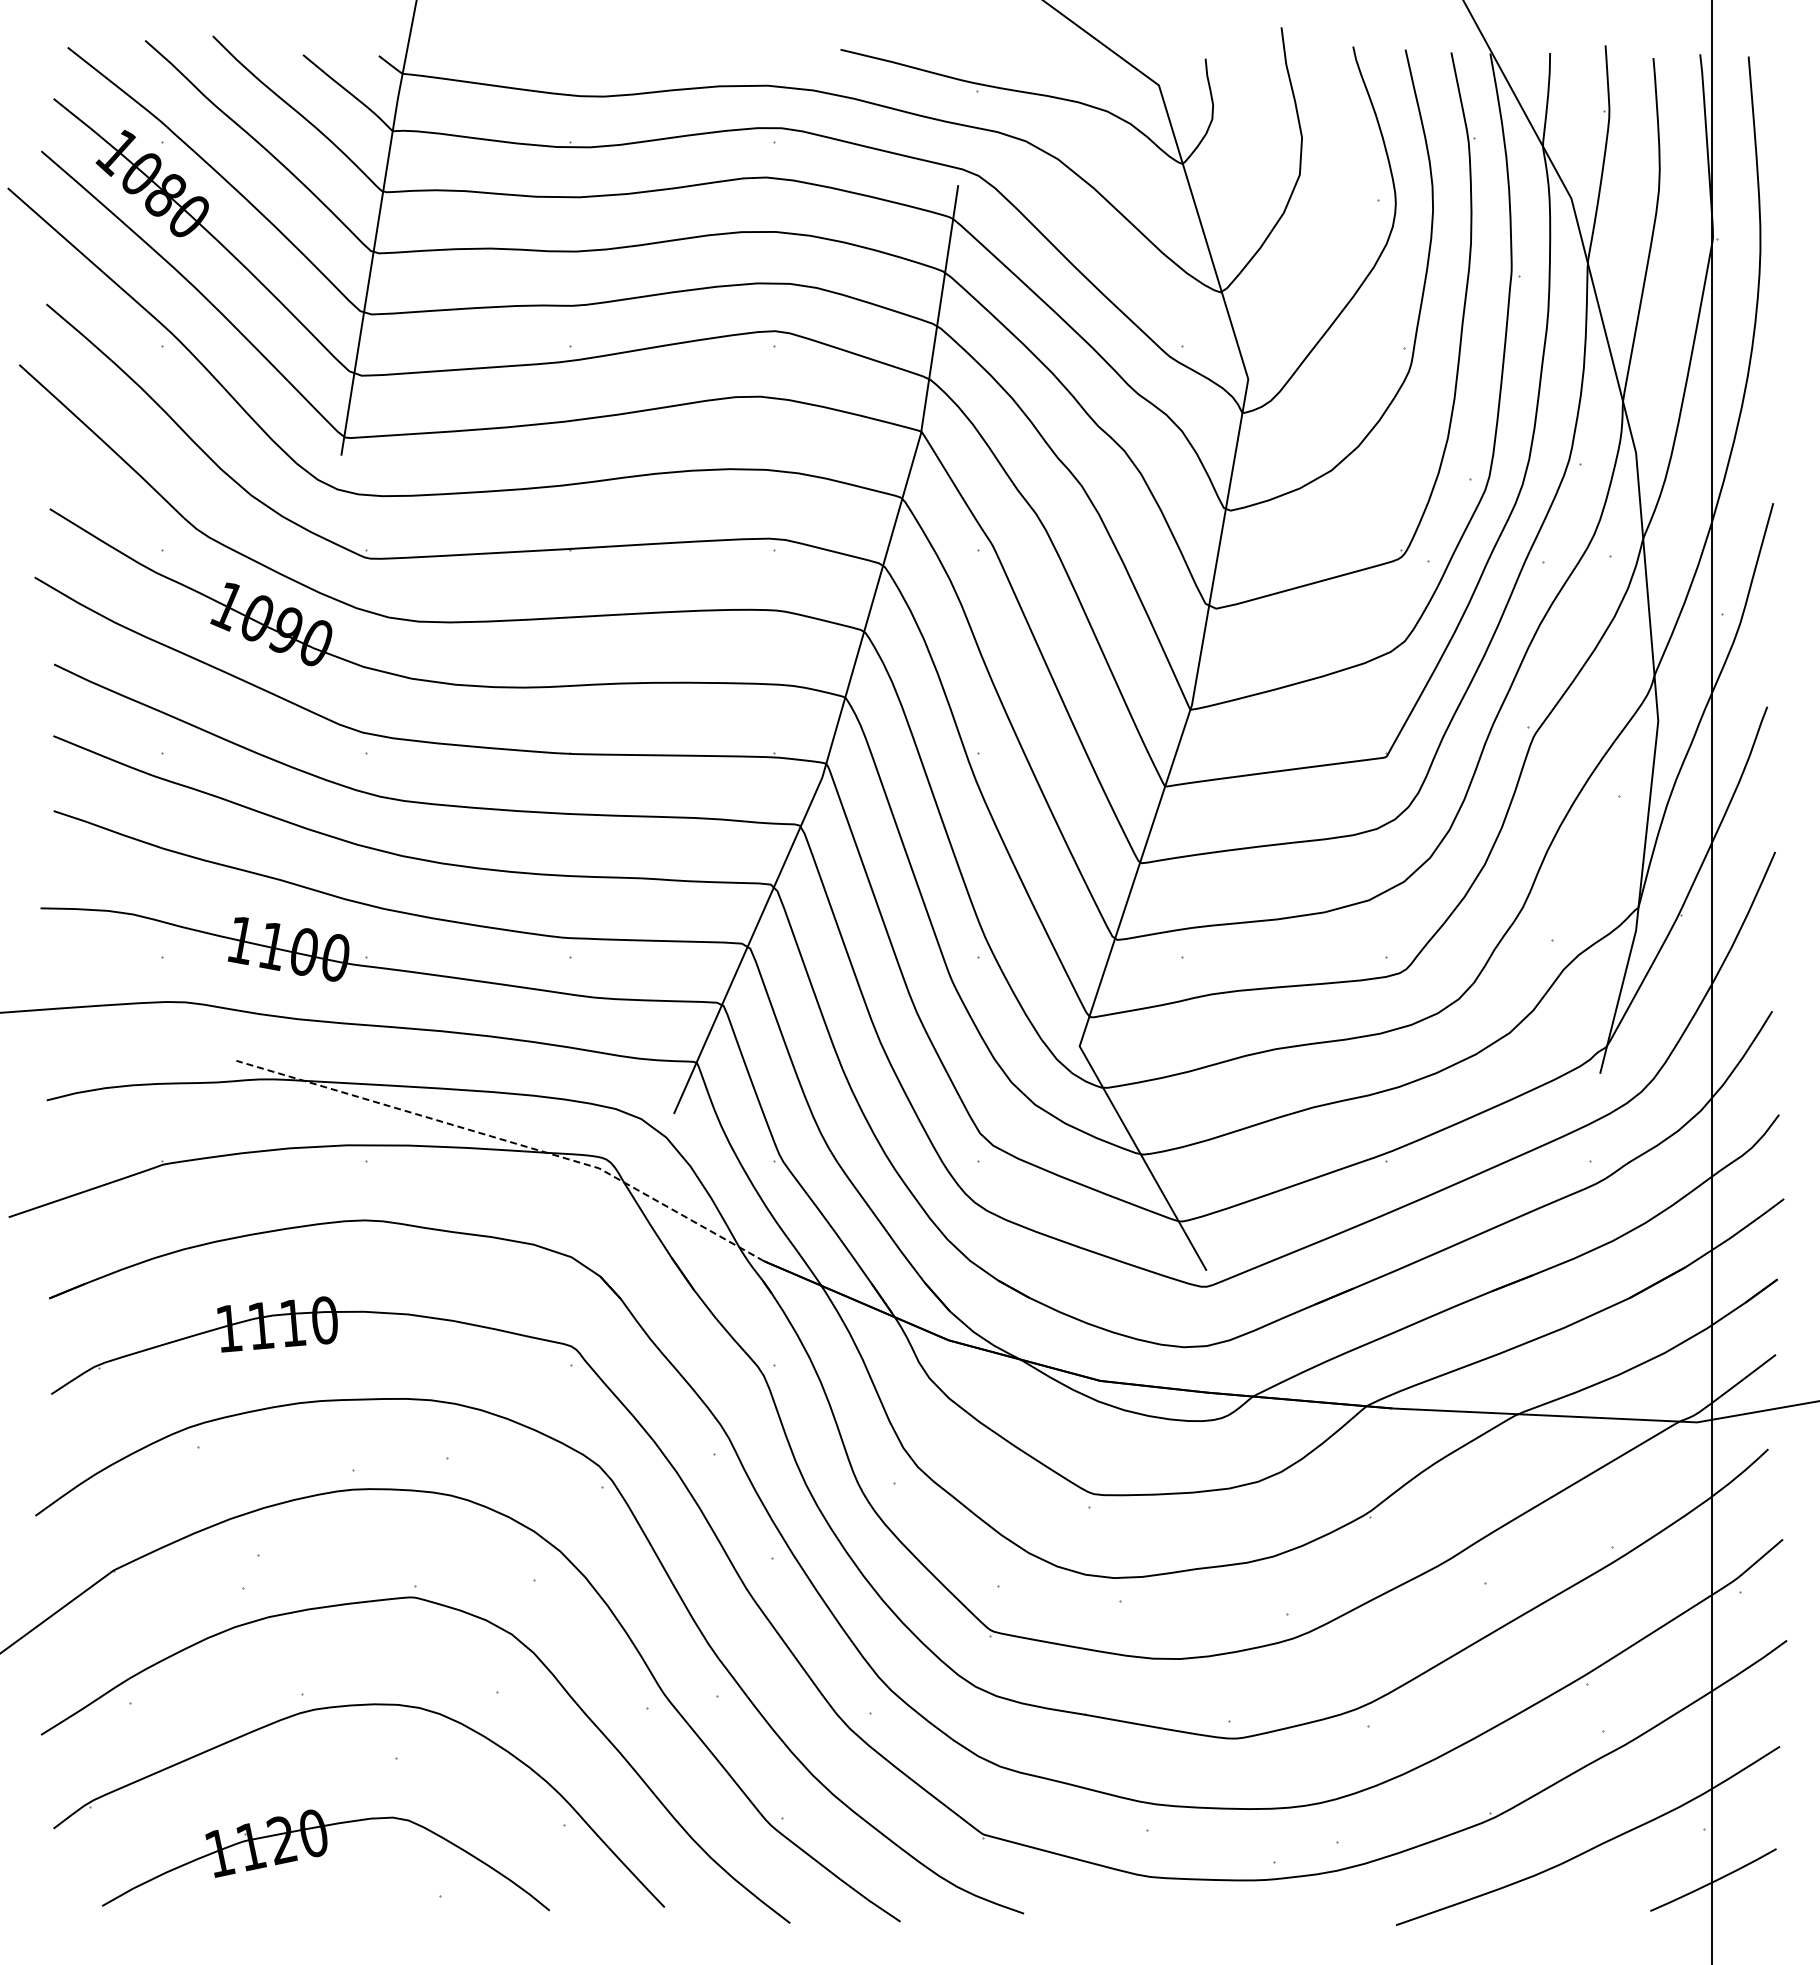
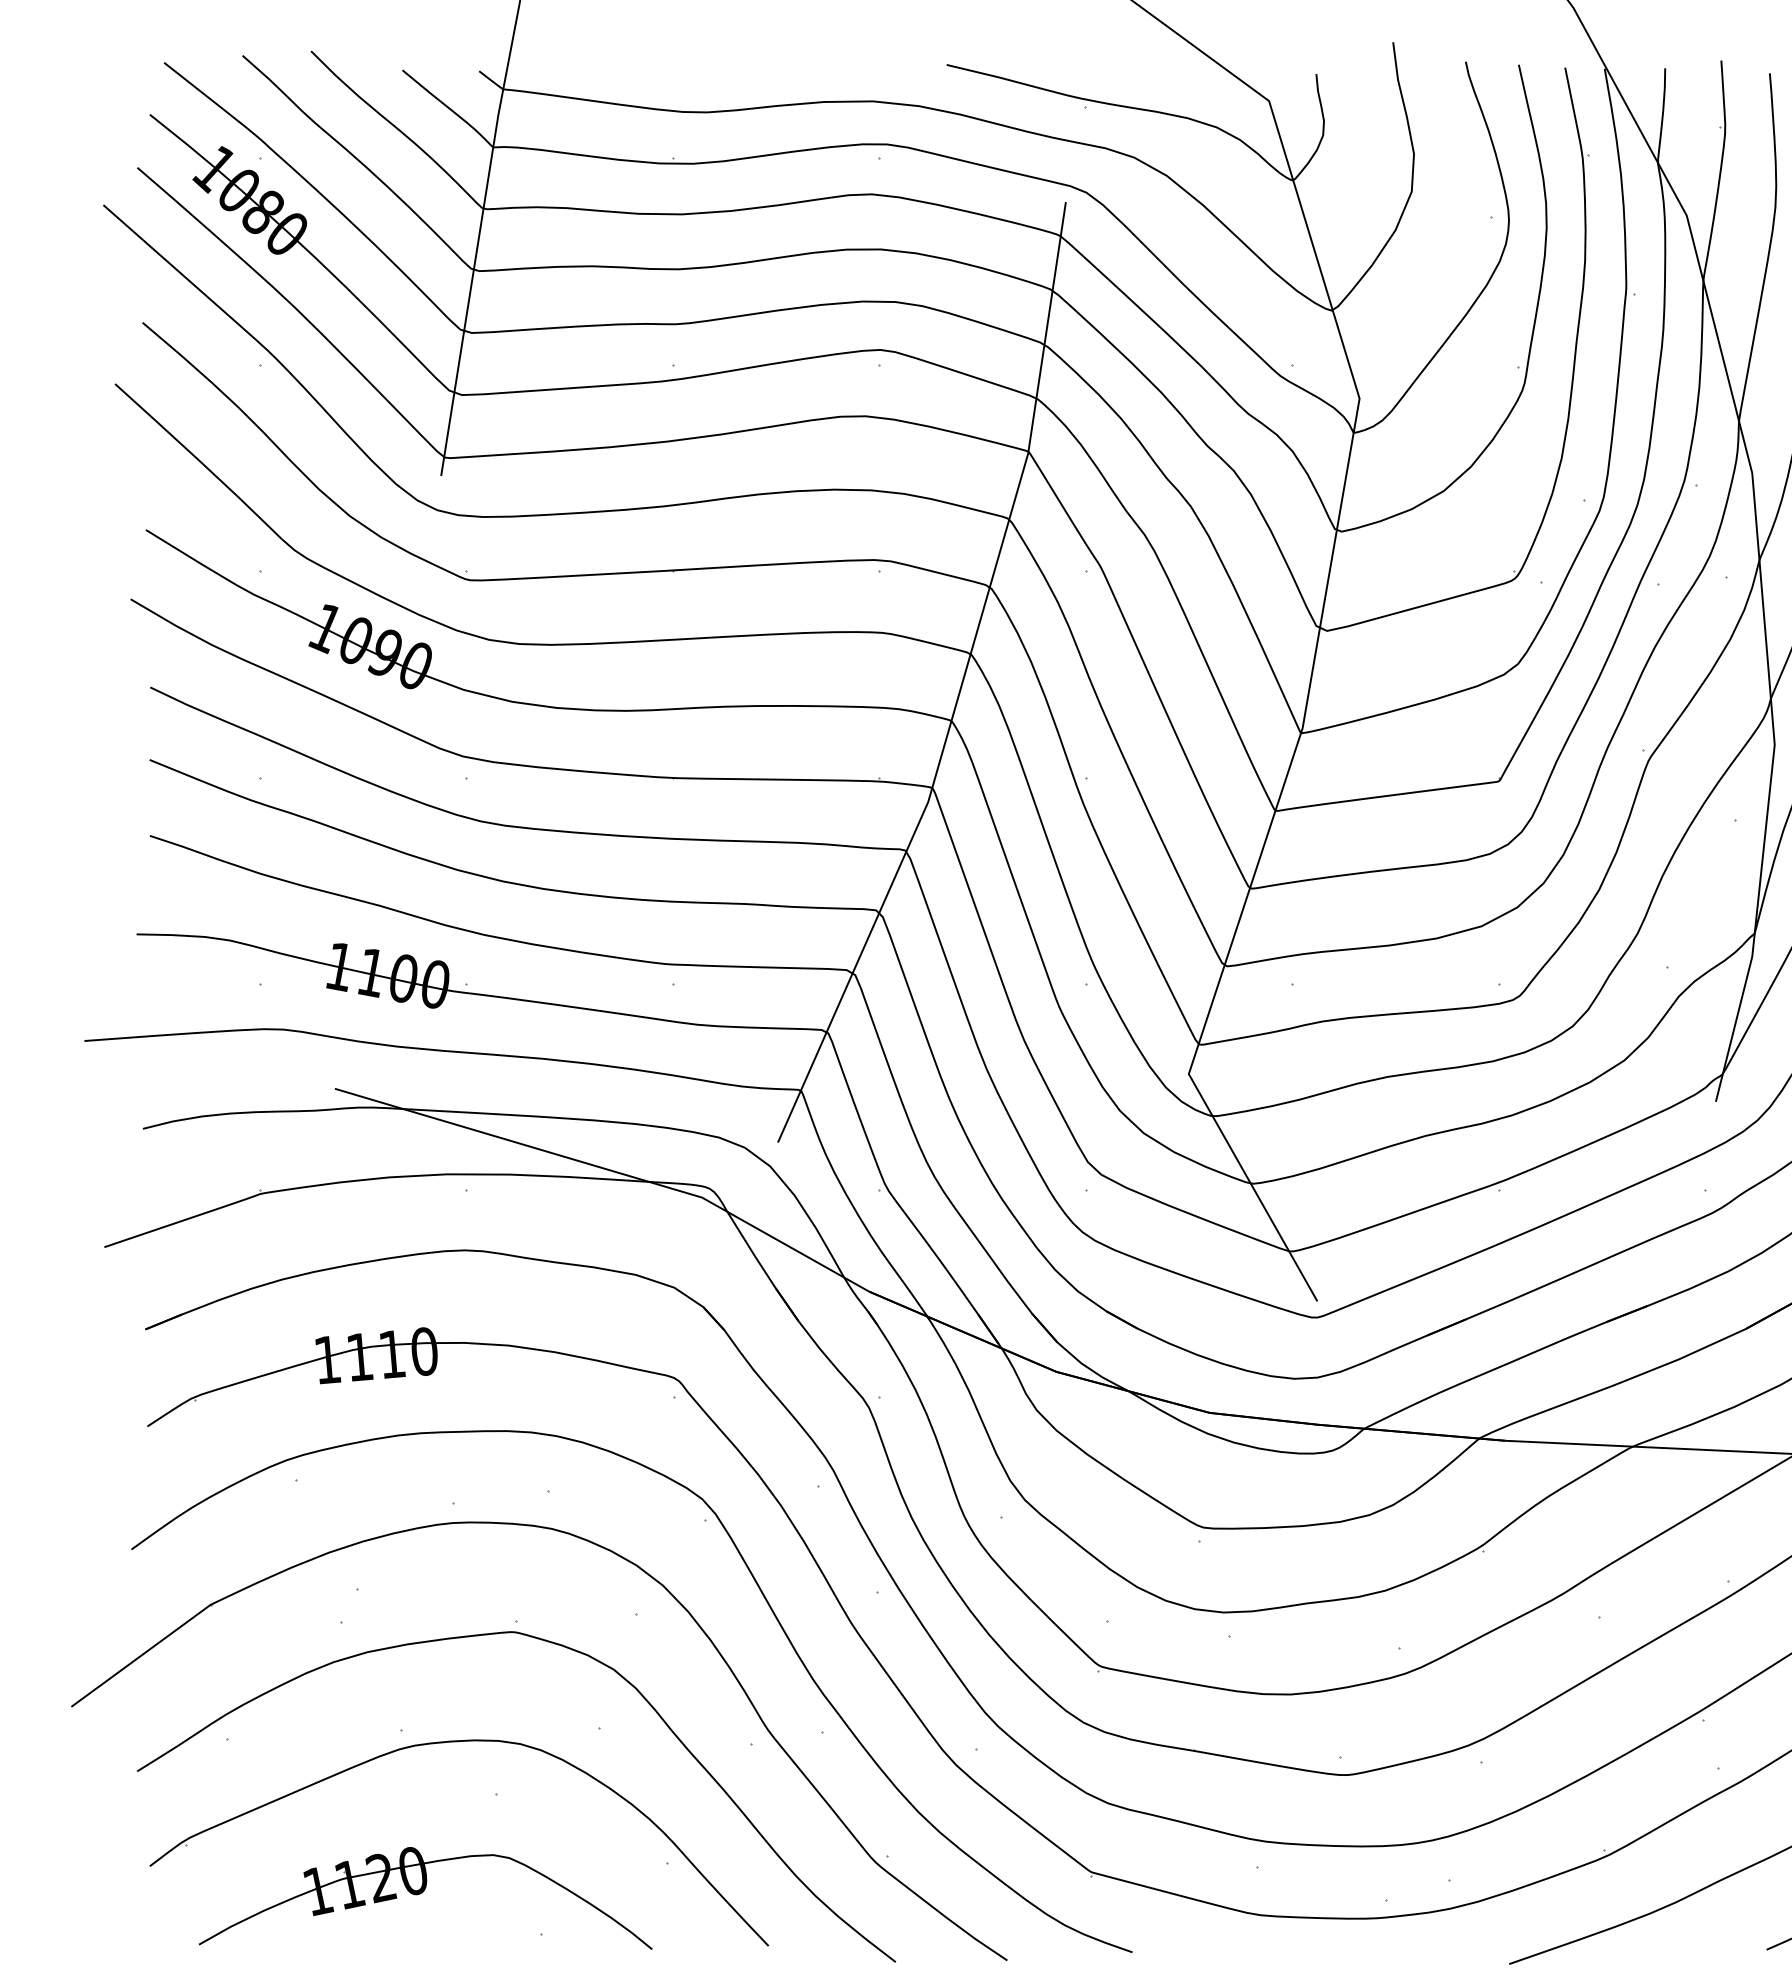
line: (509, 1141) -> (611, 1170), dashed -> solid

